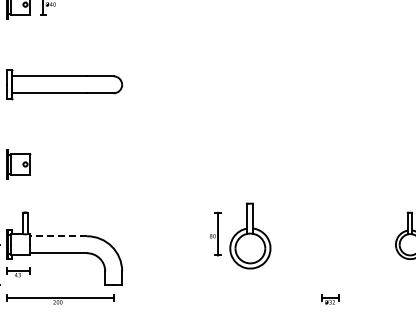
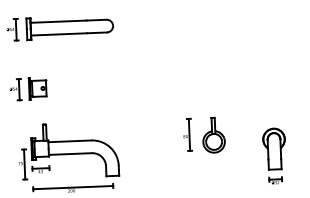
part: (250, 235) -> (213, 134), size x0.71
line: (58, 236) -> (69, 141), dashed -> solid
part: (330, 257) -> (274, 149), added

